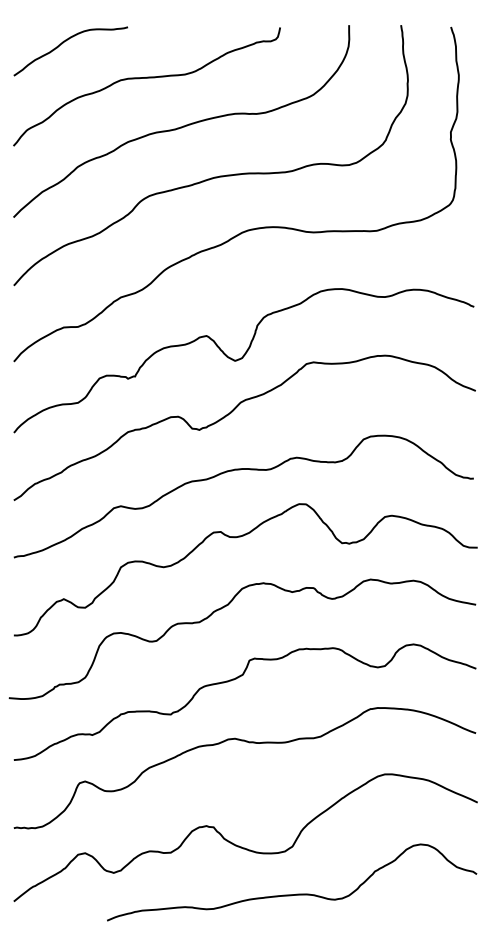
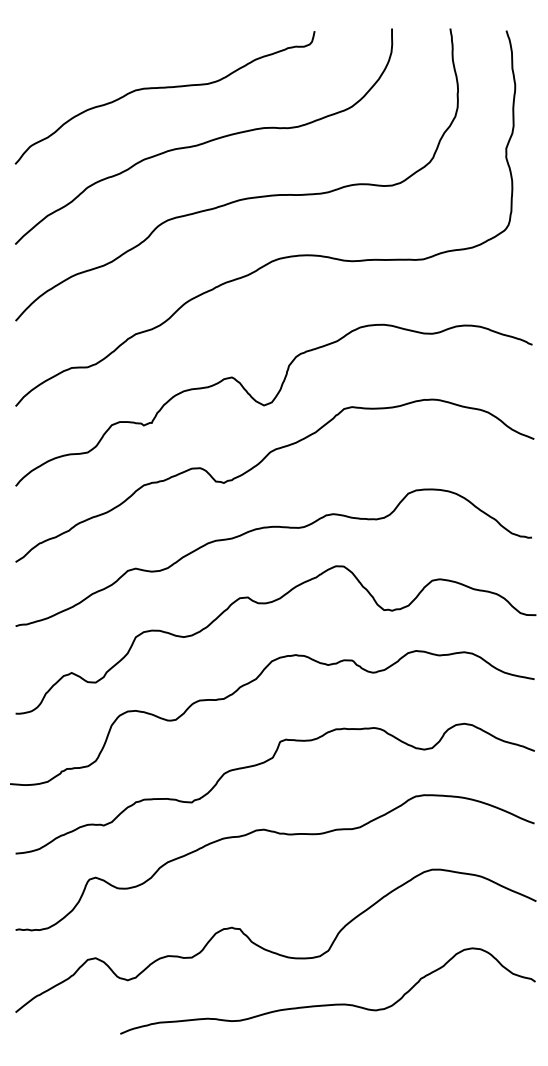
curve: (65, 42) -> (73, 47), removed

